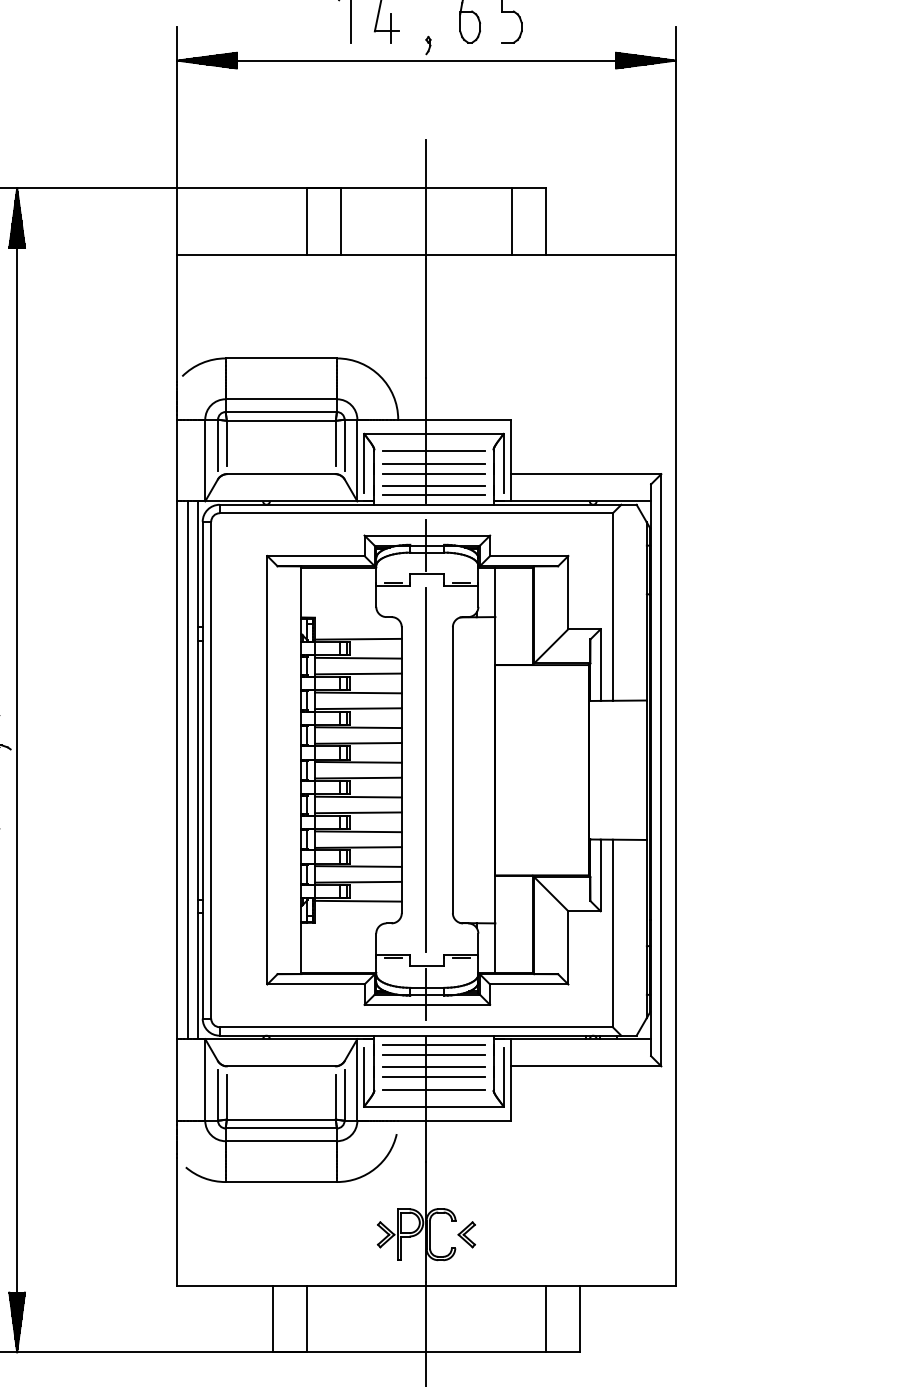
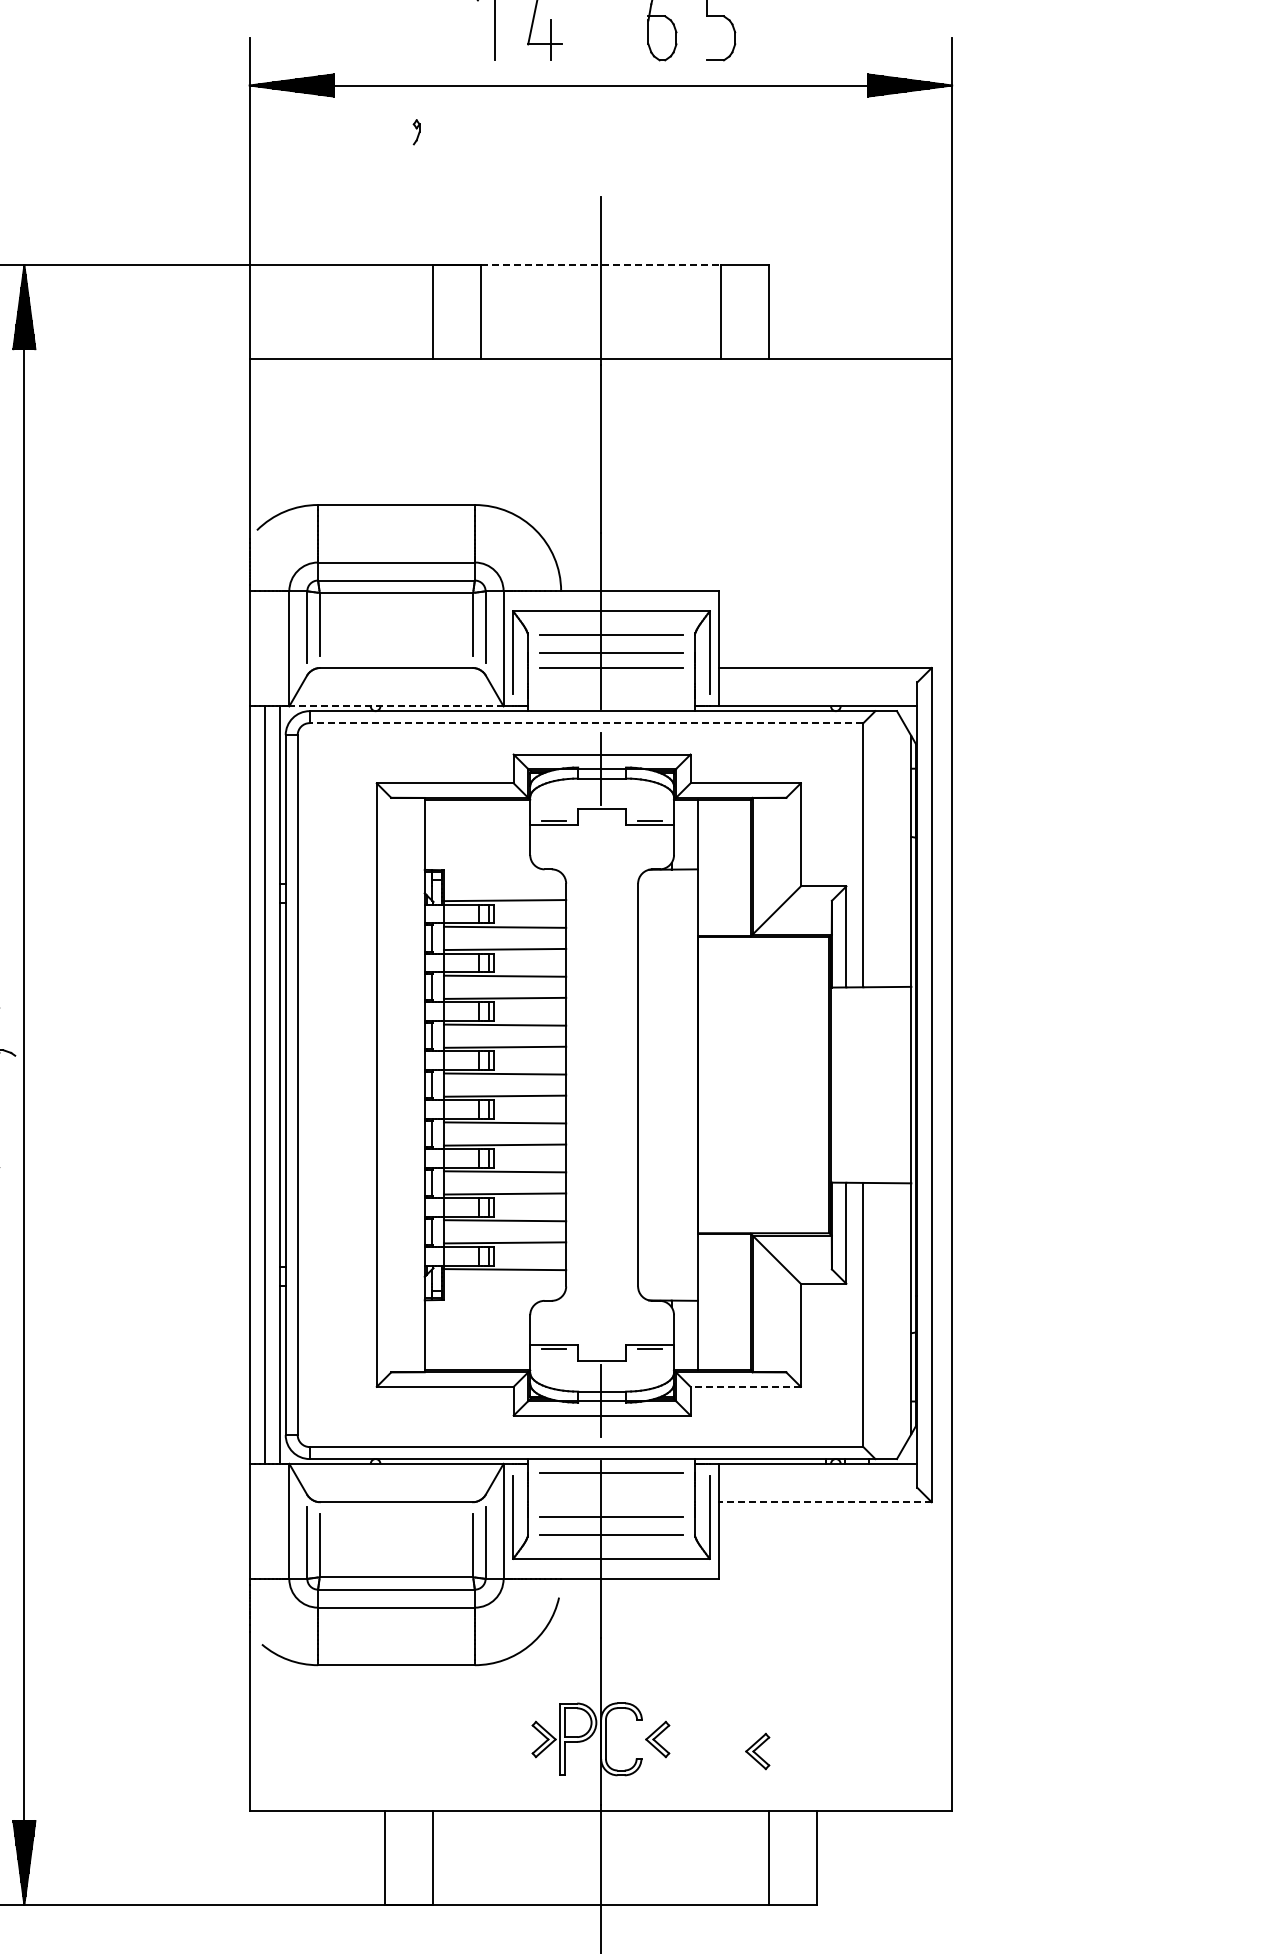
part: (428, 45) -> (416, 132), moved
line: (426, 188) -> (600, 265), solid -> dashed
line: (433, 485) -> (611, 684), removed
line: (433, 495) -> (611, 697), removed
line: (280, 501) -> (395, 706), solid -> dashed
line: (416, 513) -> (586, 723), solid -> dashed
line: (426, 769) -> (600, 1084), removed
line: (529, 984) -> (745, 1386), solid -> dashed
line: (433, 1054) -> (611, 1485), removed
line: (433, 1066) -> (611, 1502), removed
line: (585, 1066) -> (825, 1502), solid -> dashed
part: (537, 1243) -> (757, 1751), added

